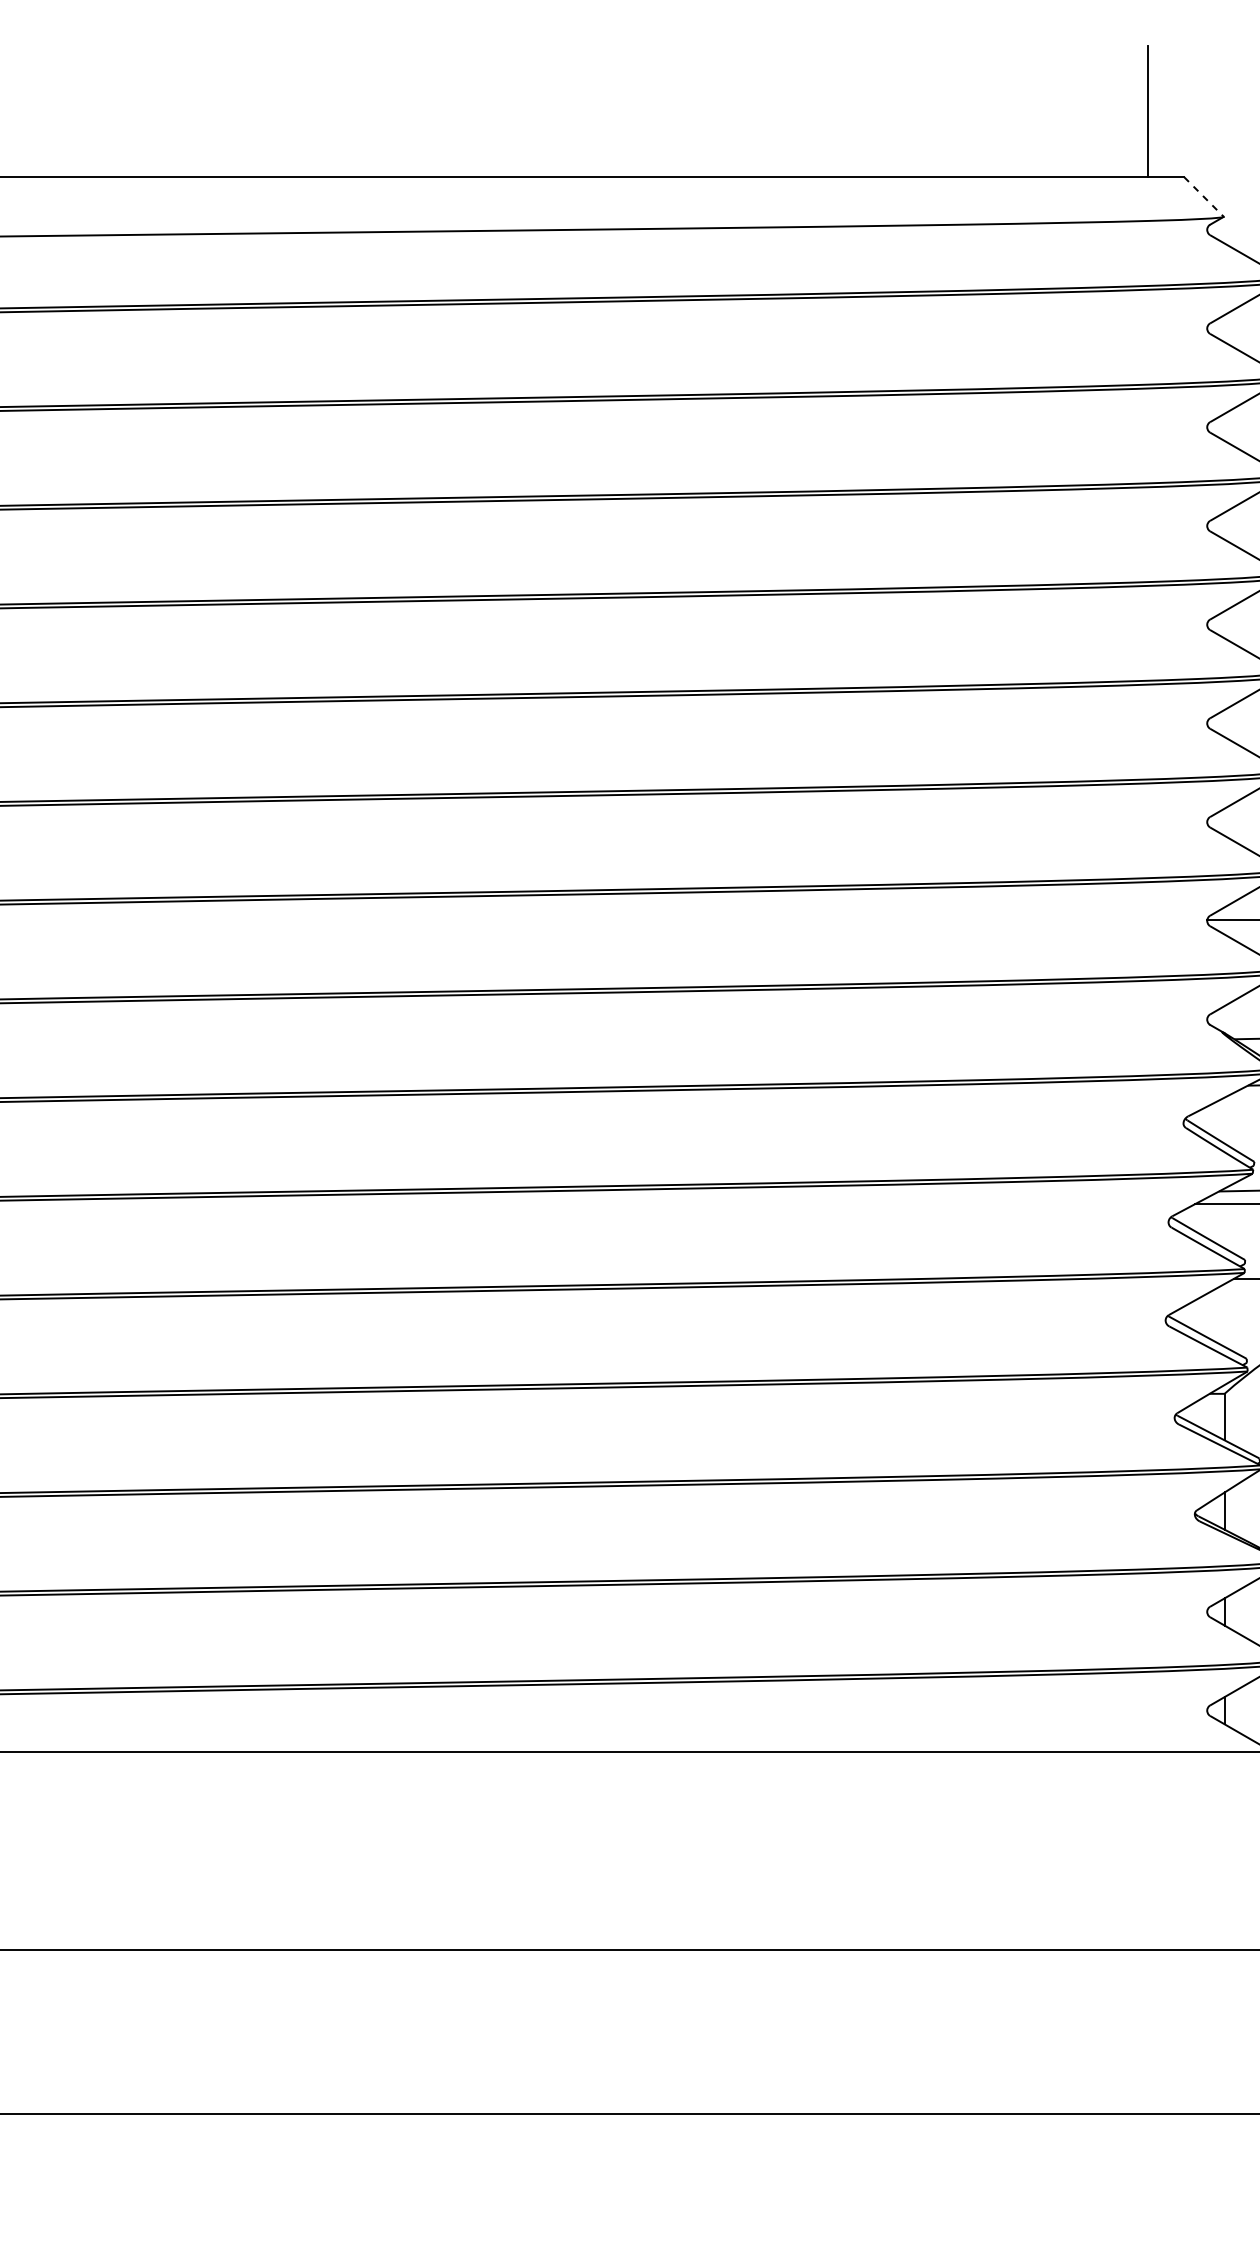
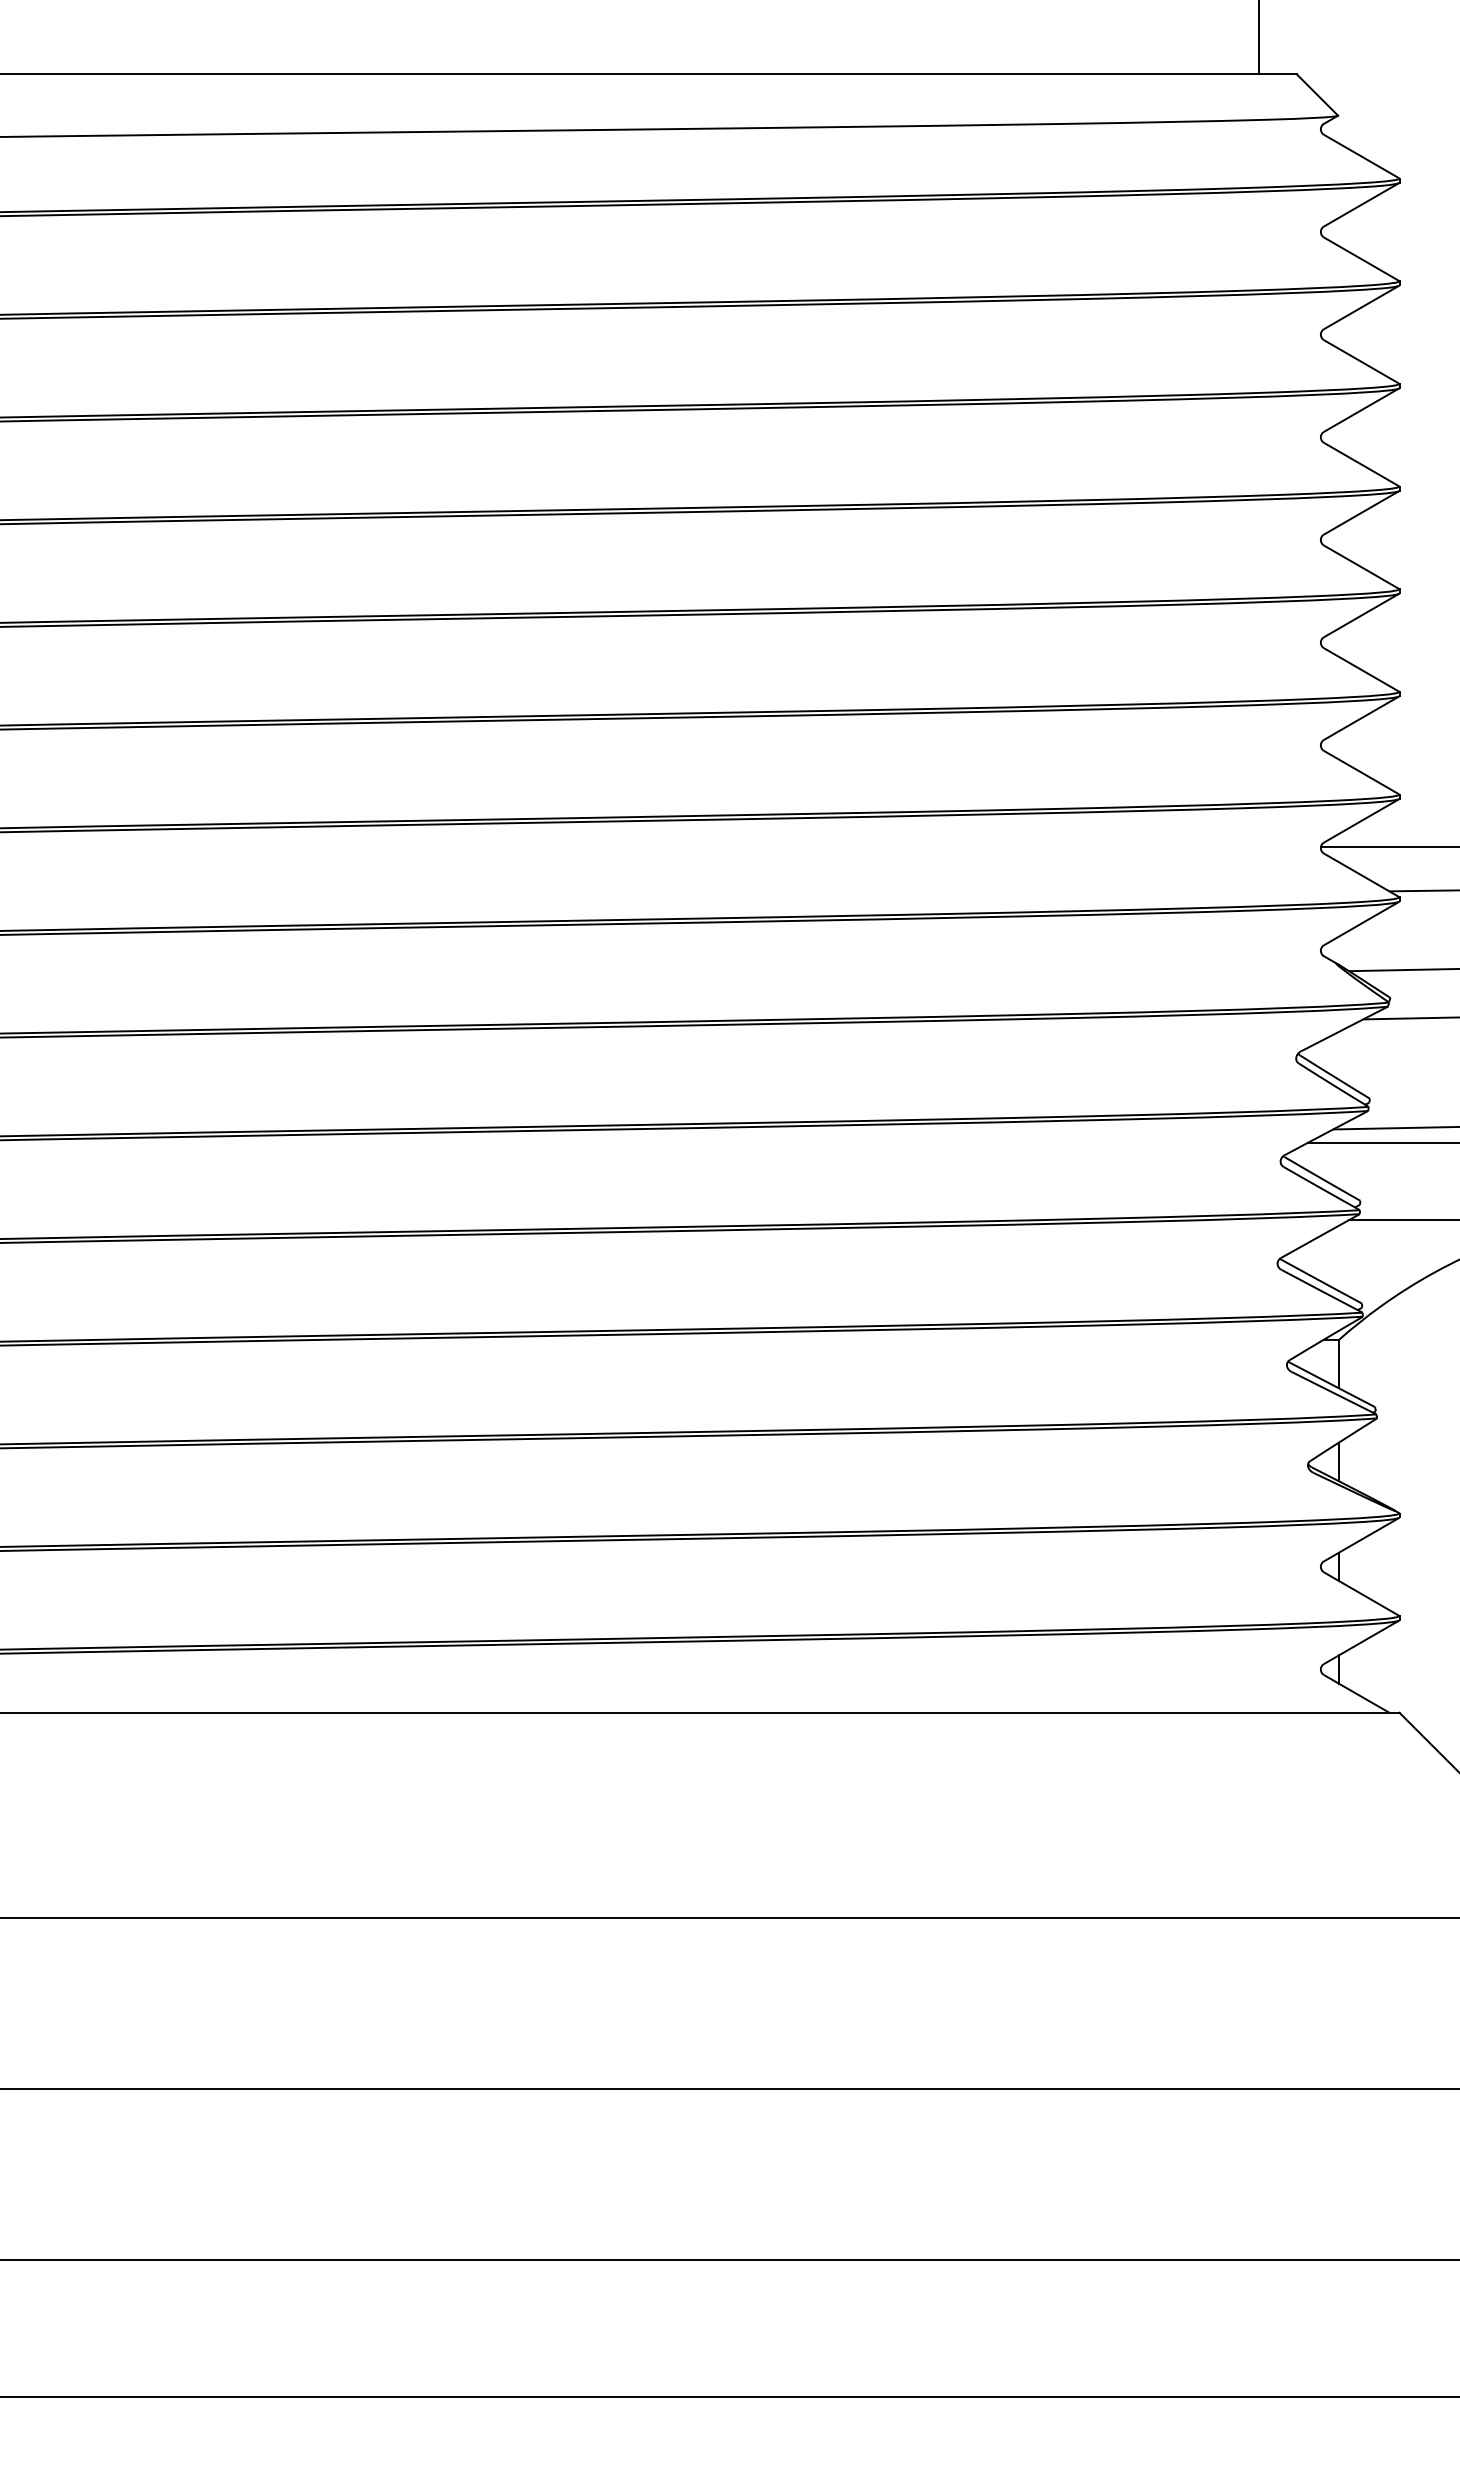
line: (1204, 197) -> (1317, 95), dashed -> solid

